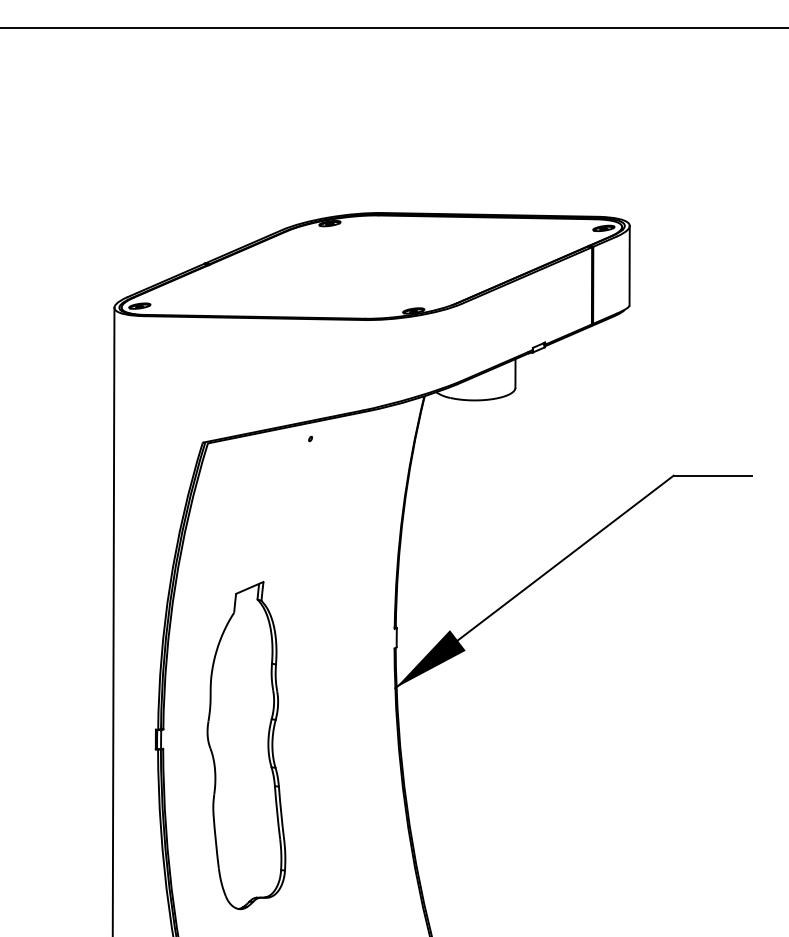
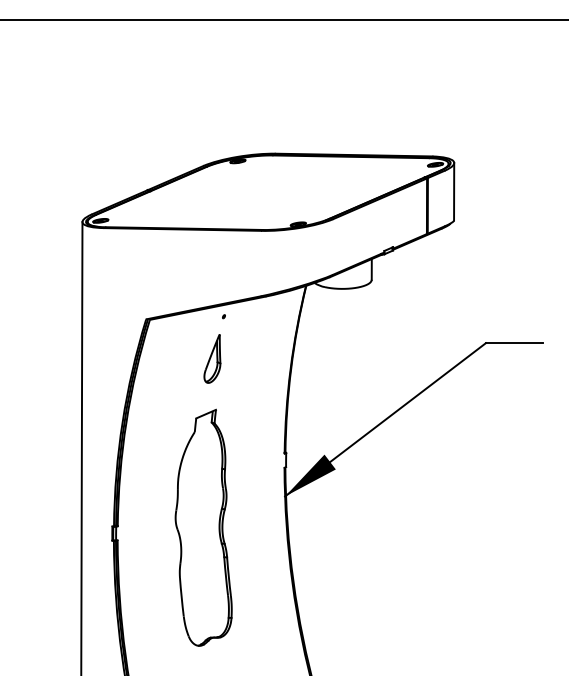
part: (294, 496) -> (212, 358), added
part: (246, 745) -> (203, 527), moved

